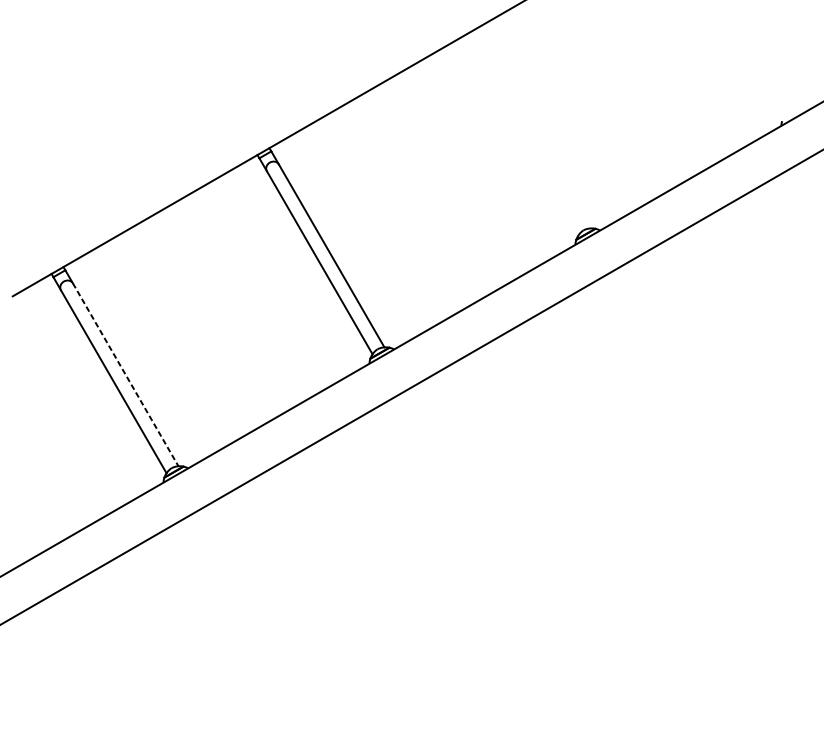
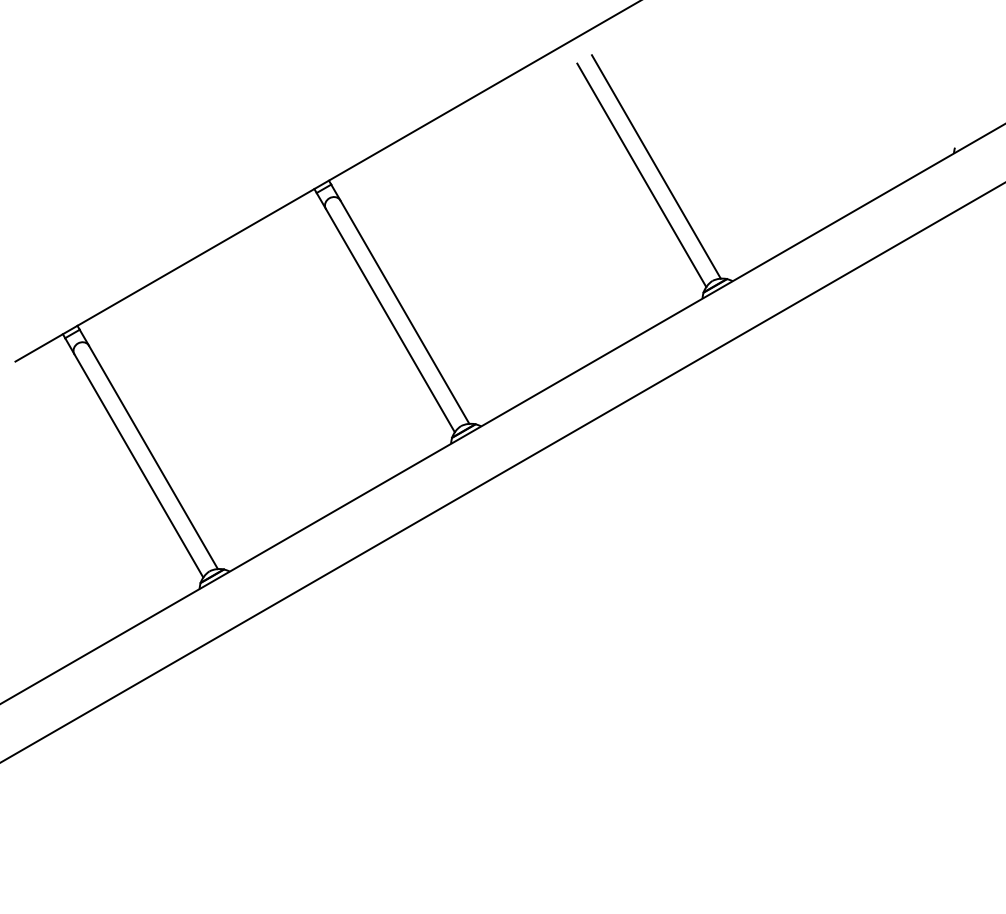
line: (536, 136) -> (655, 166), added
line: (525, 143) -> (641, 175), added
line: (125, 374) -> (153, 457), dashed -> solid

